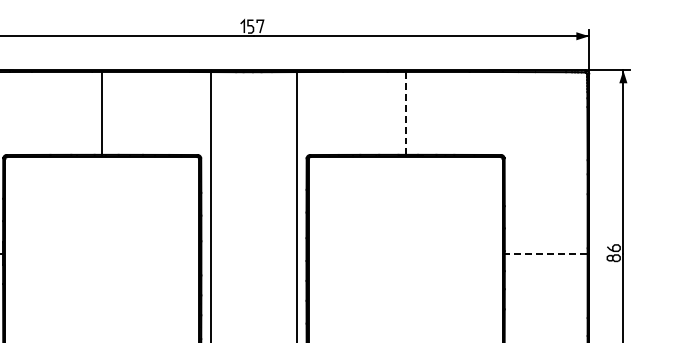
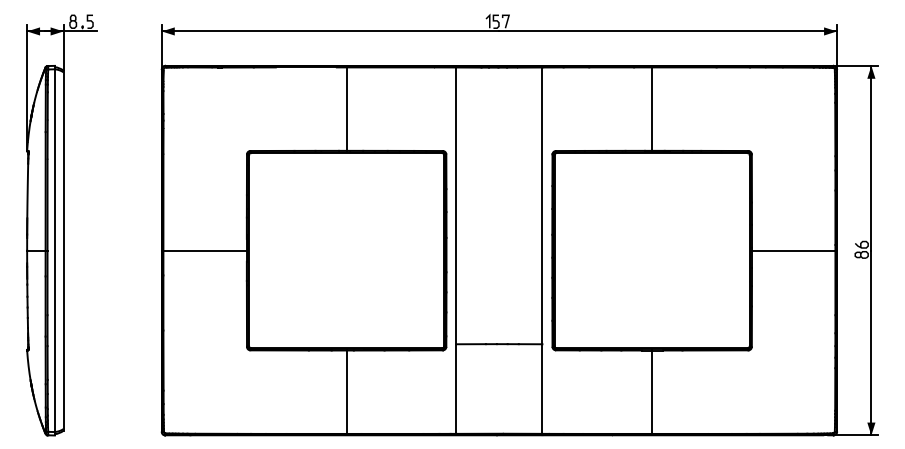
line: (405, 114) -> (652, 110), dashed -> solid
line: (545, 253) -> (793, 250), dashed -> solid

